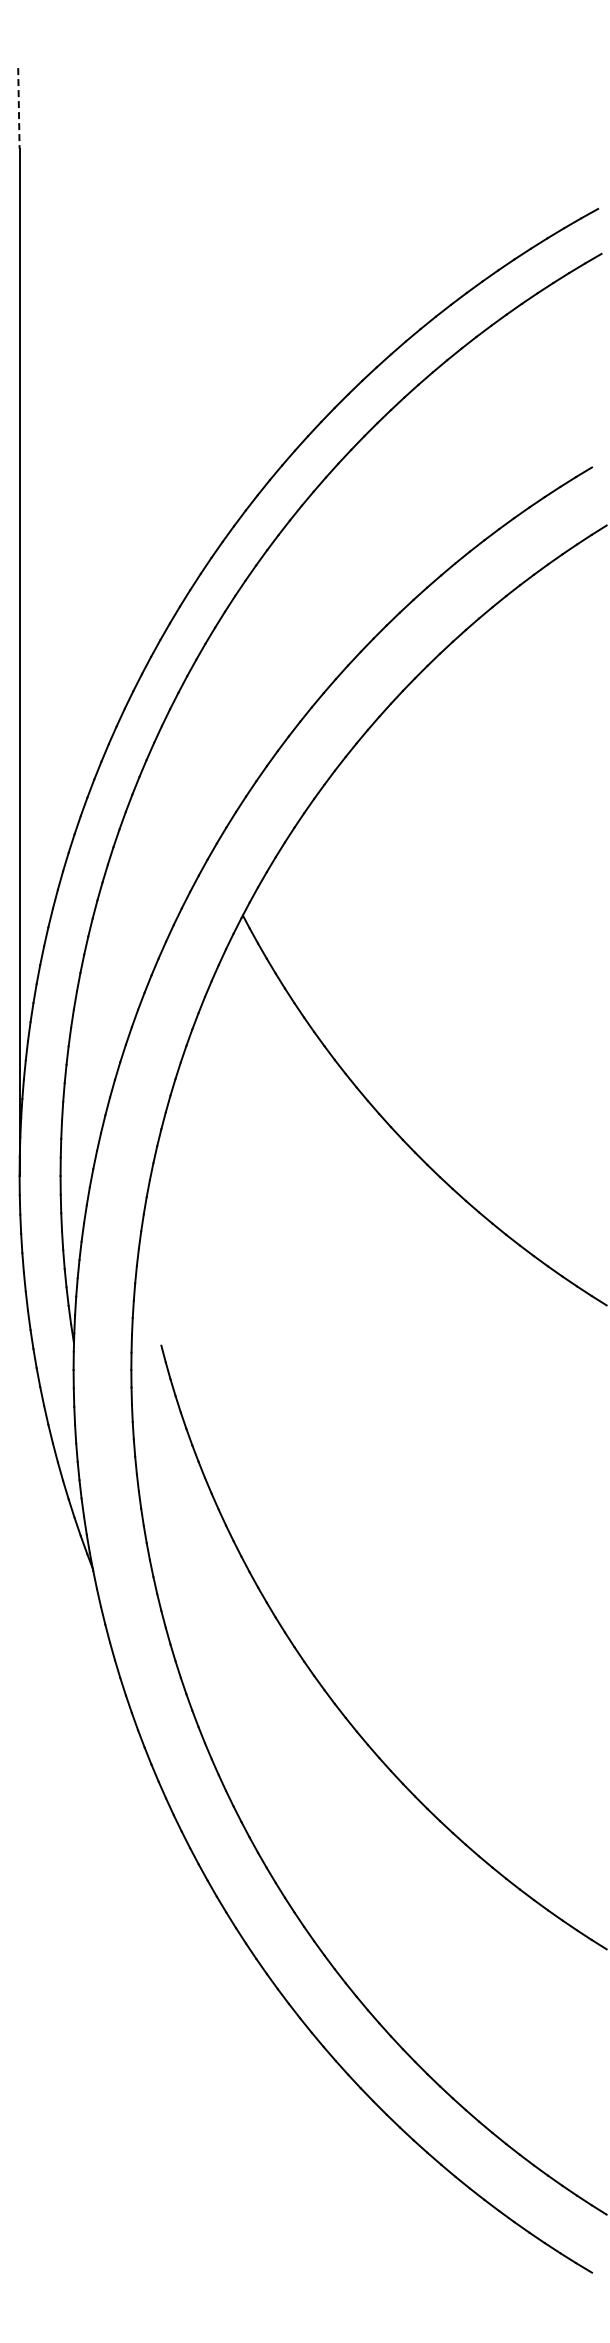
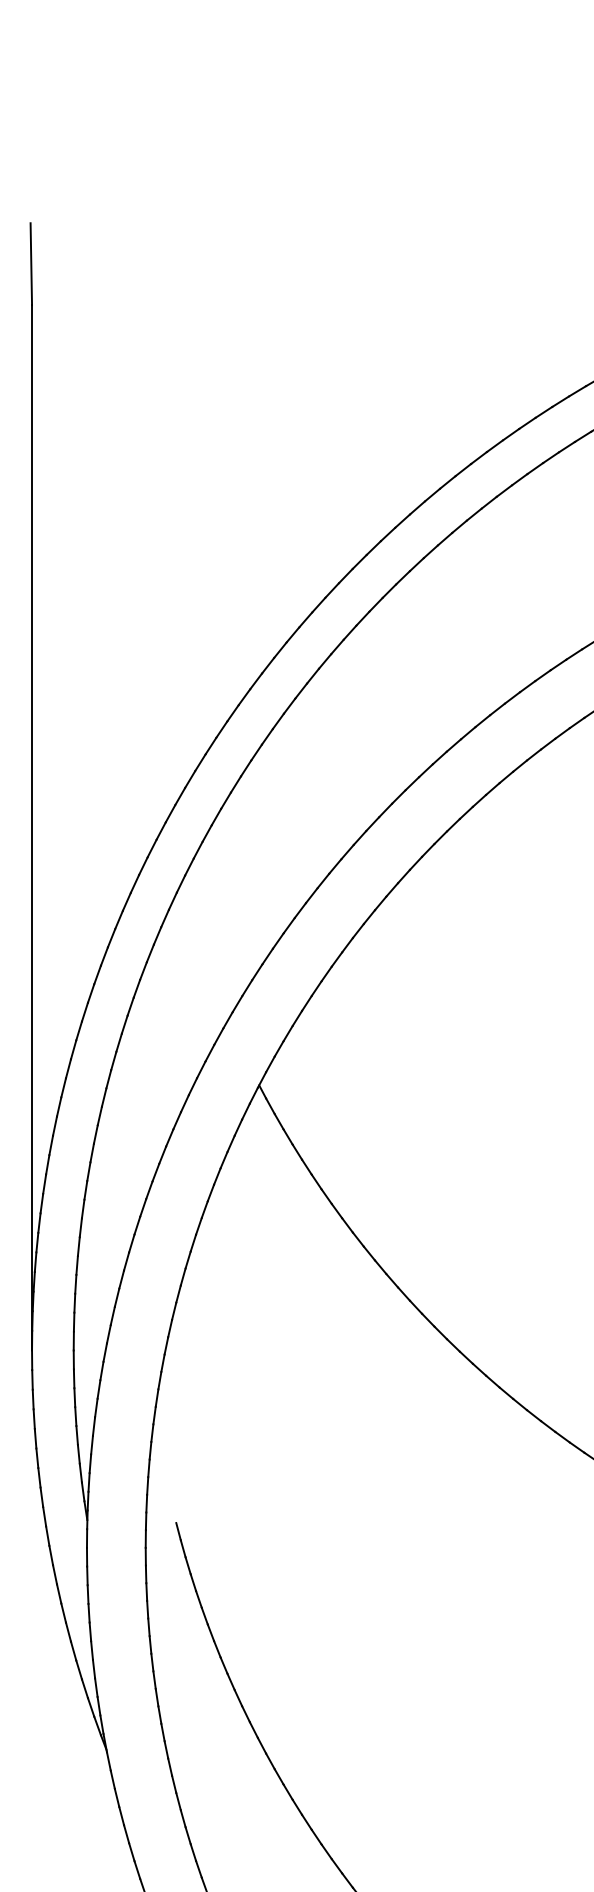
line: (18, 108) -> (30, 264), dashed -> solid

